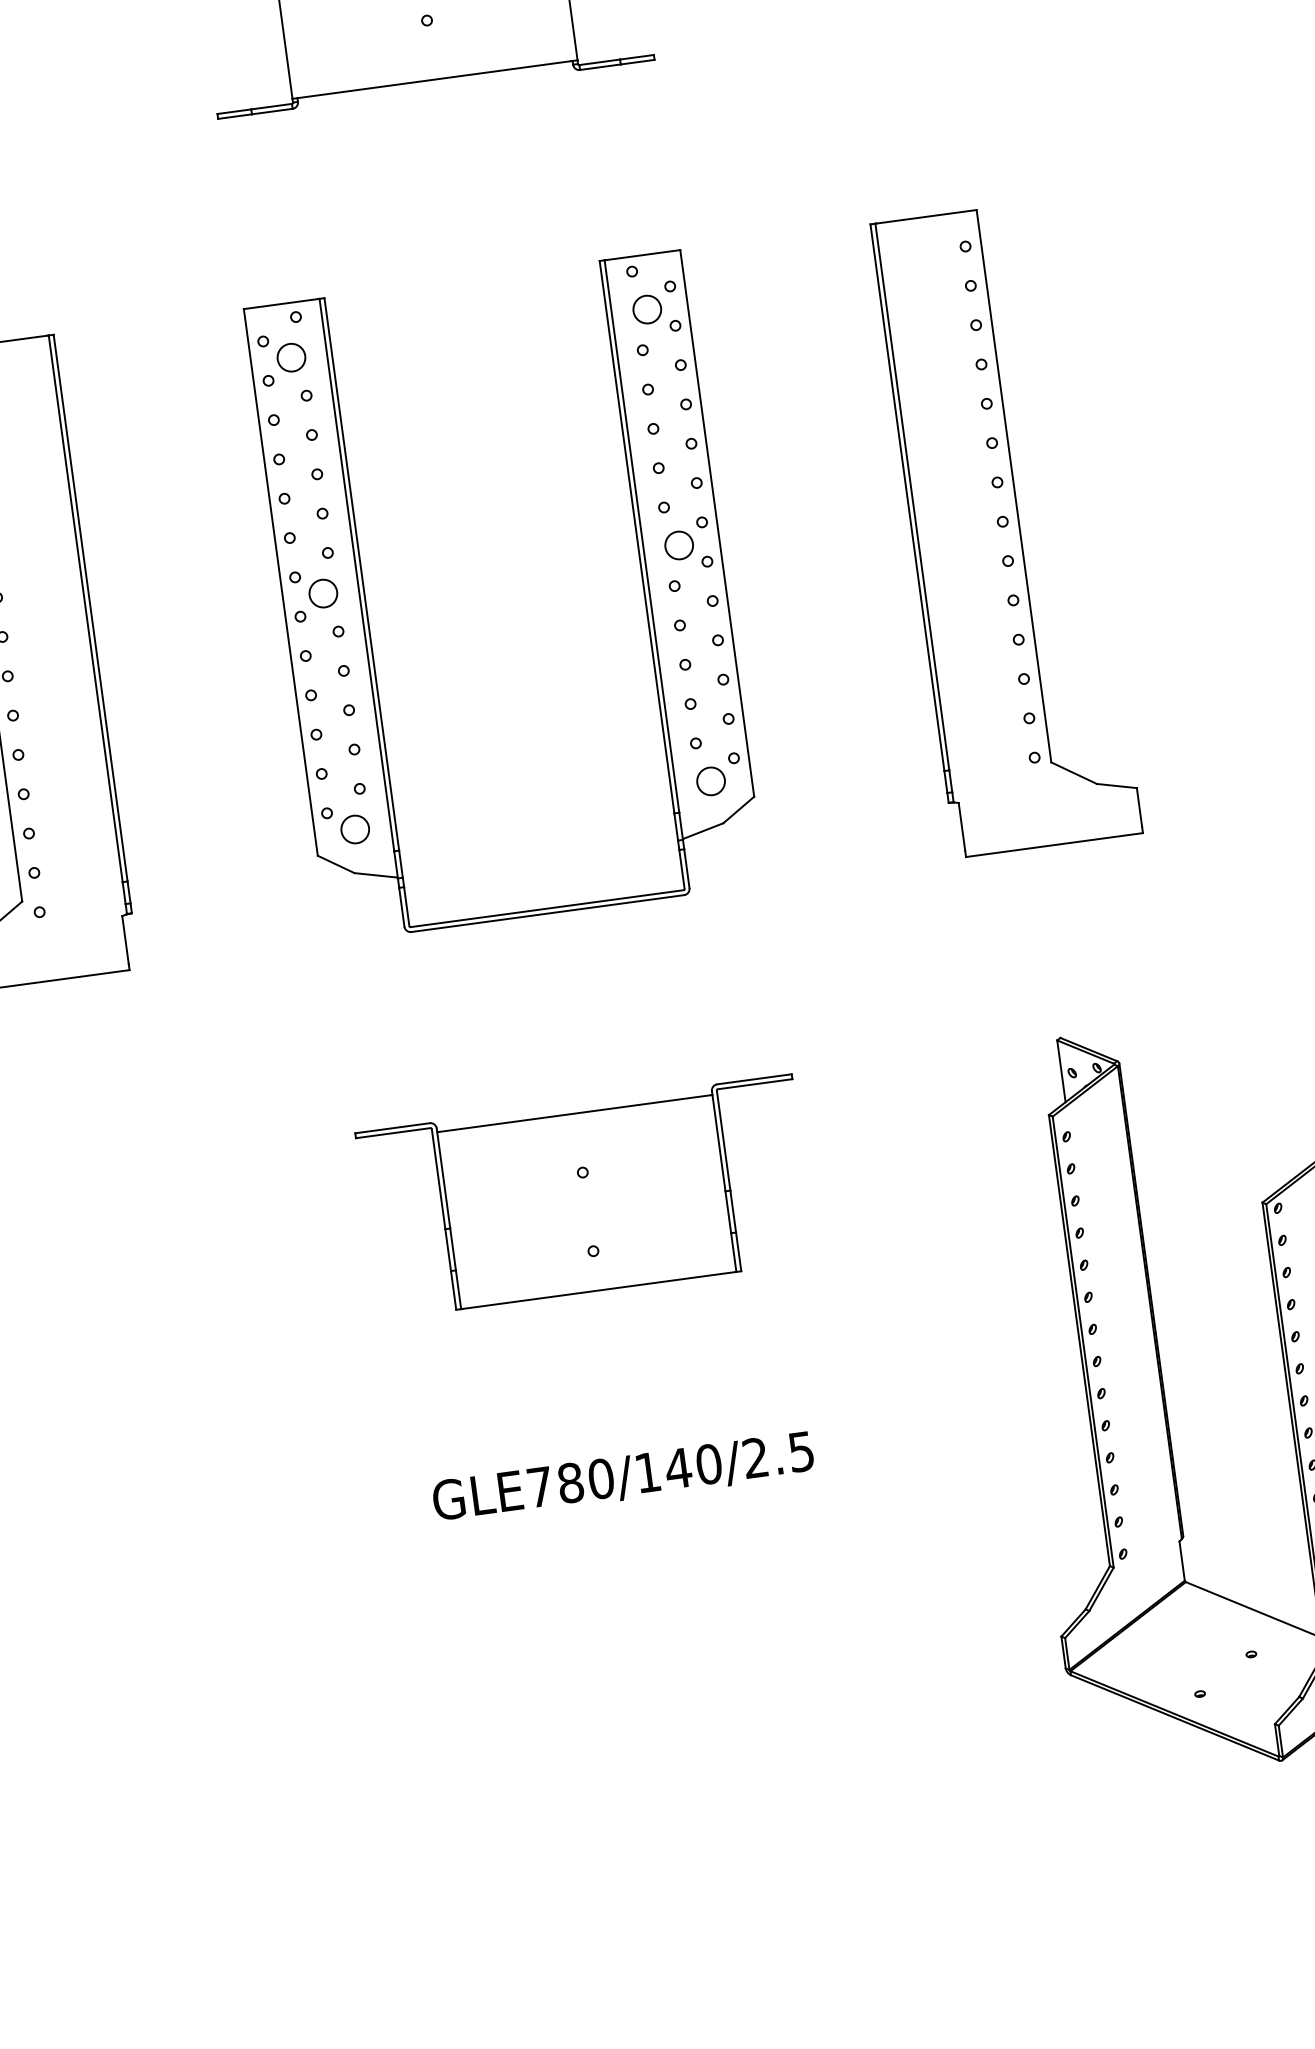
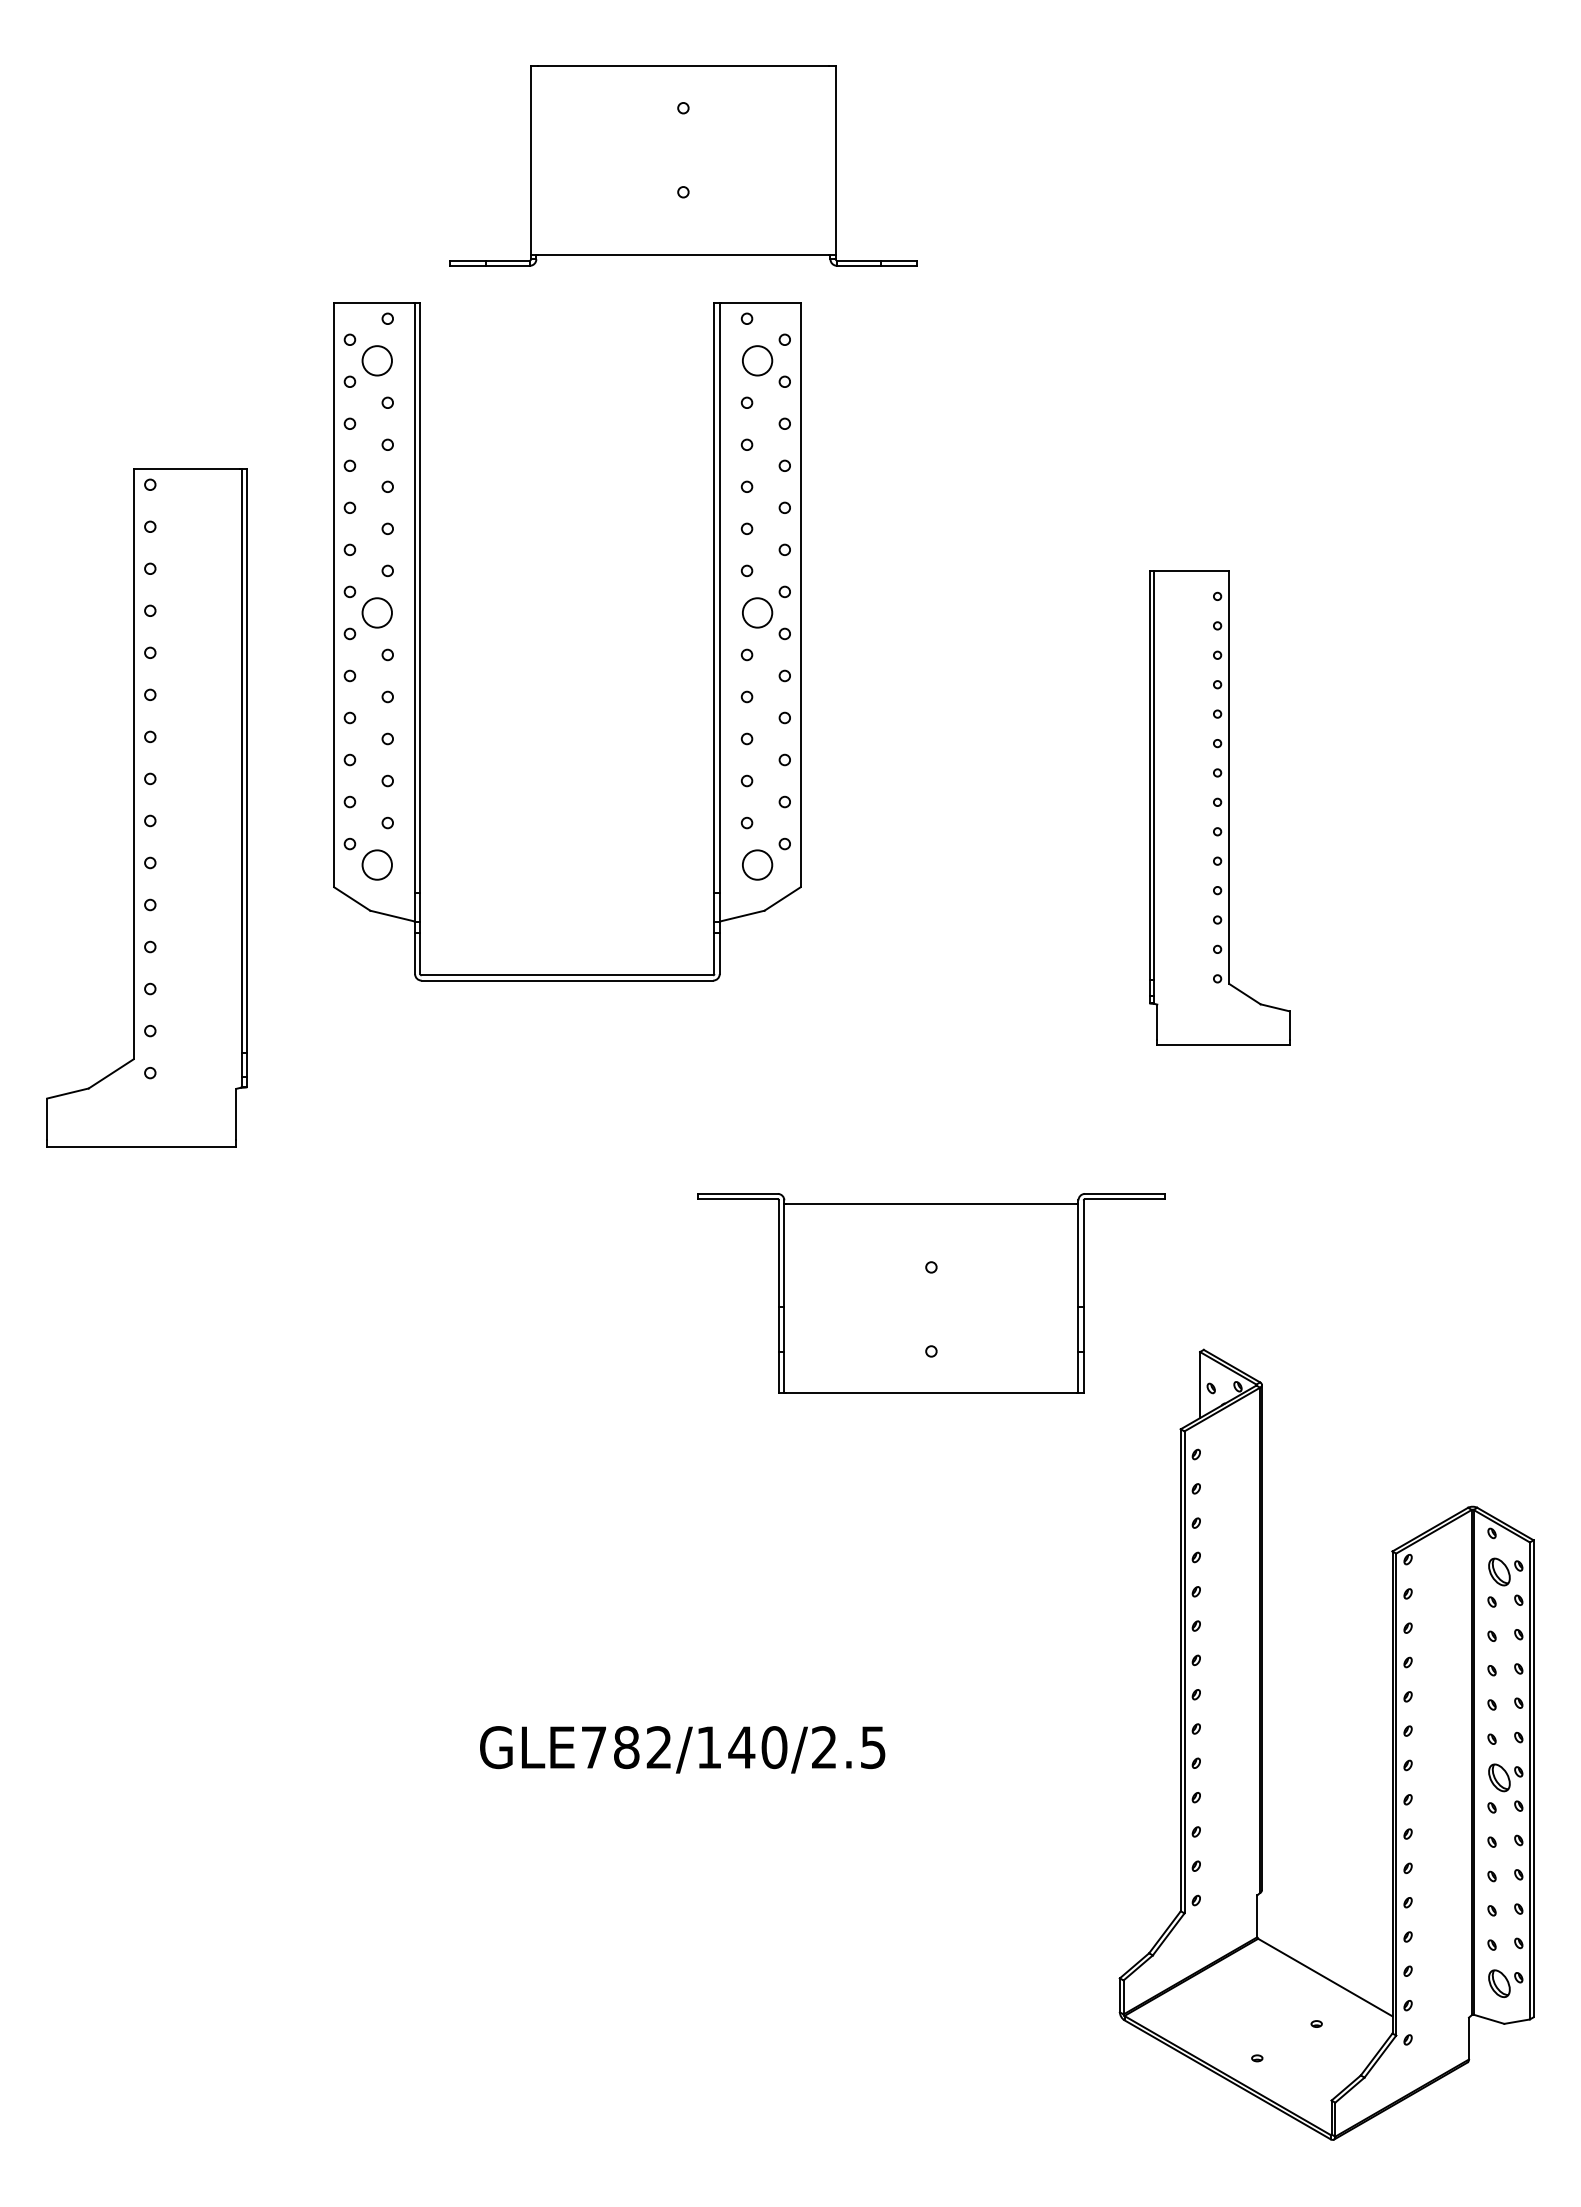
part: (1006, 528) -> (1219, 807), size x0.7
part: (641, 577) -> (713, 641), moved
part: (586, 1196) -> (931, 1293), moved
text: (601, 1478) -> (659, 1747), GLE780/140/2.5 -> GLE782/140/2.5

